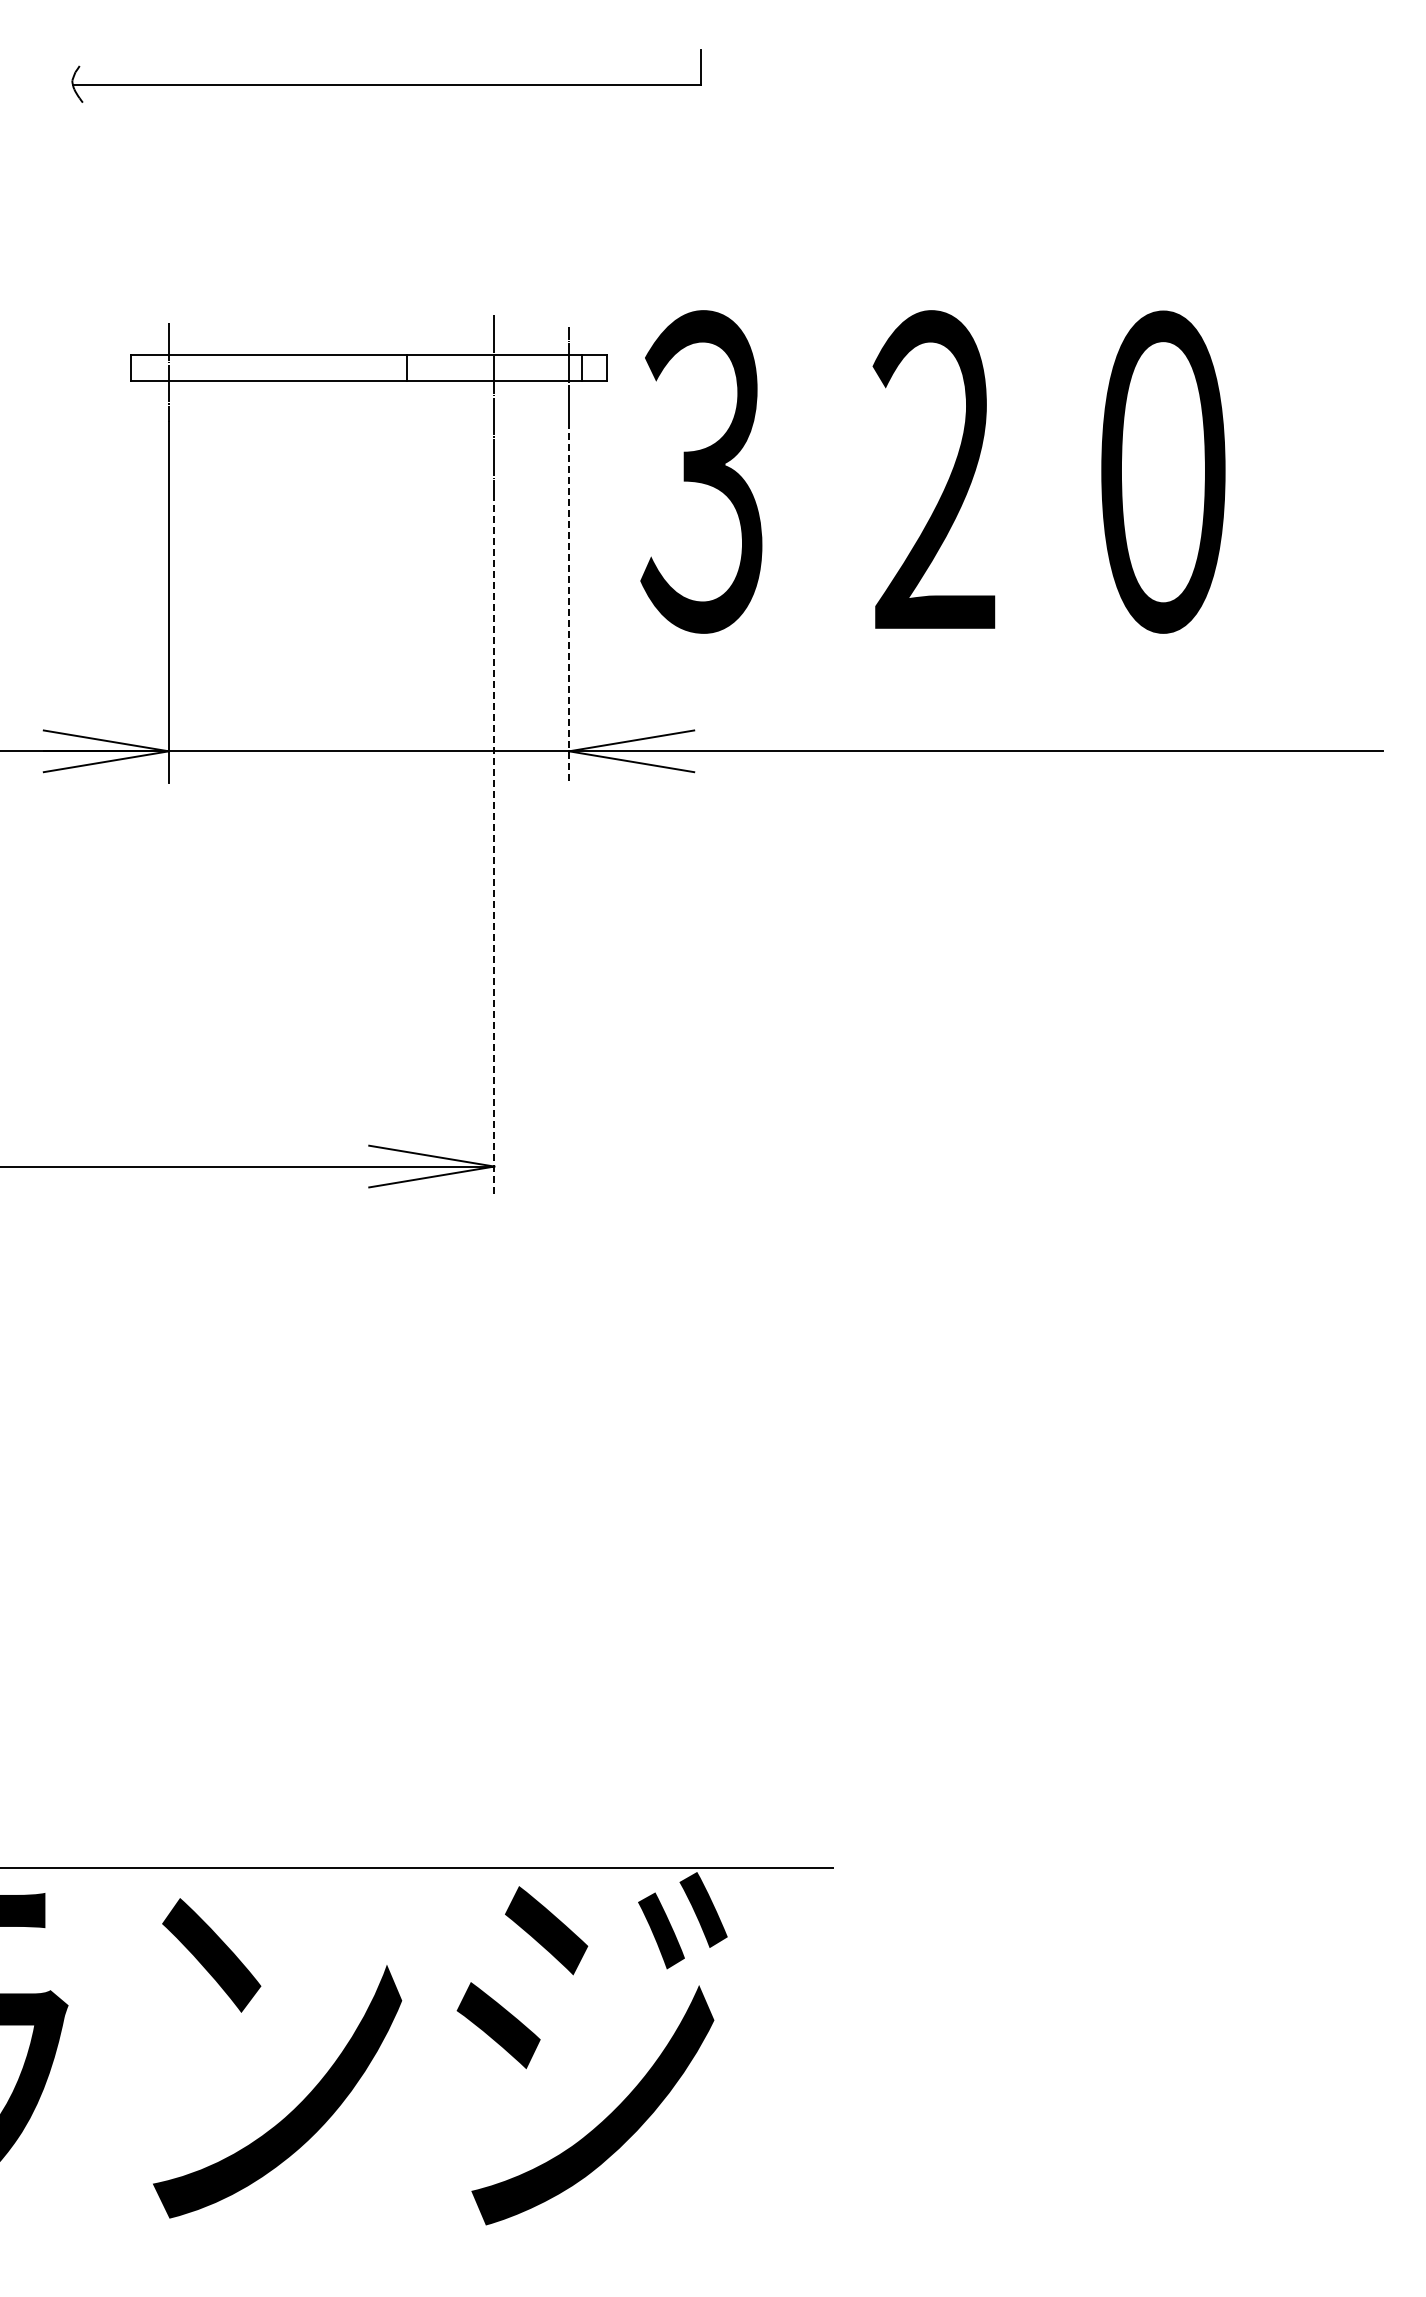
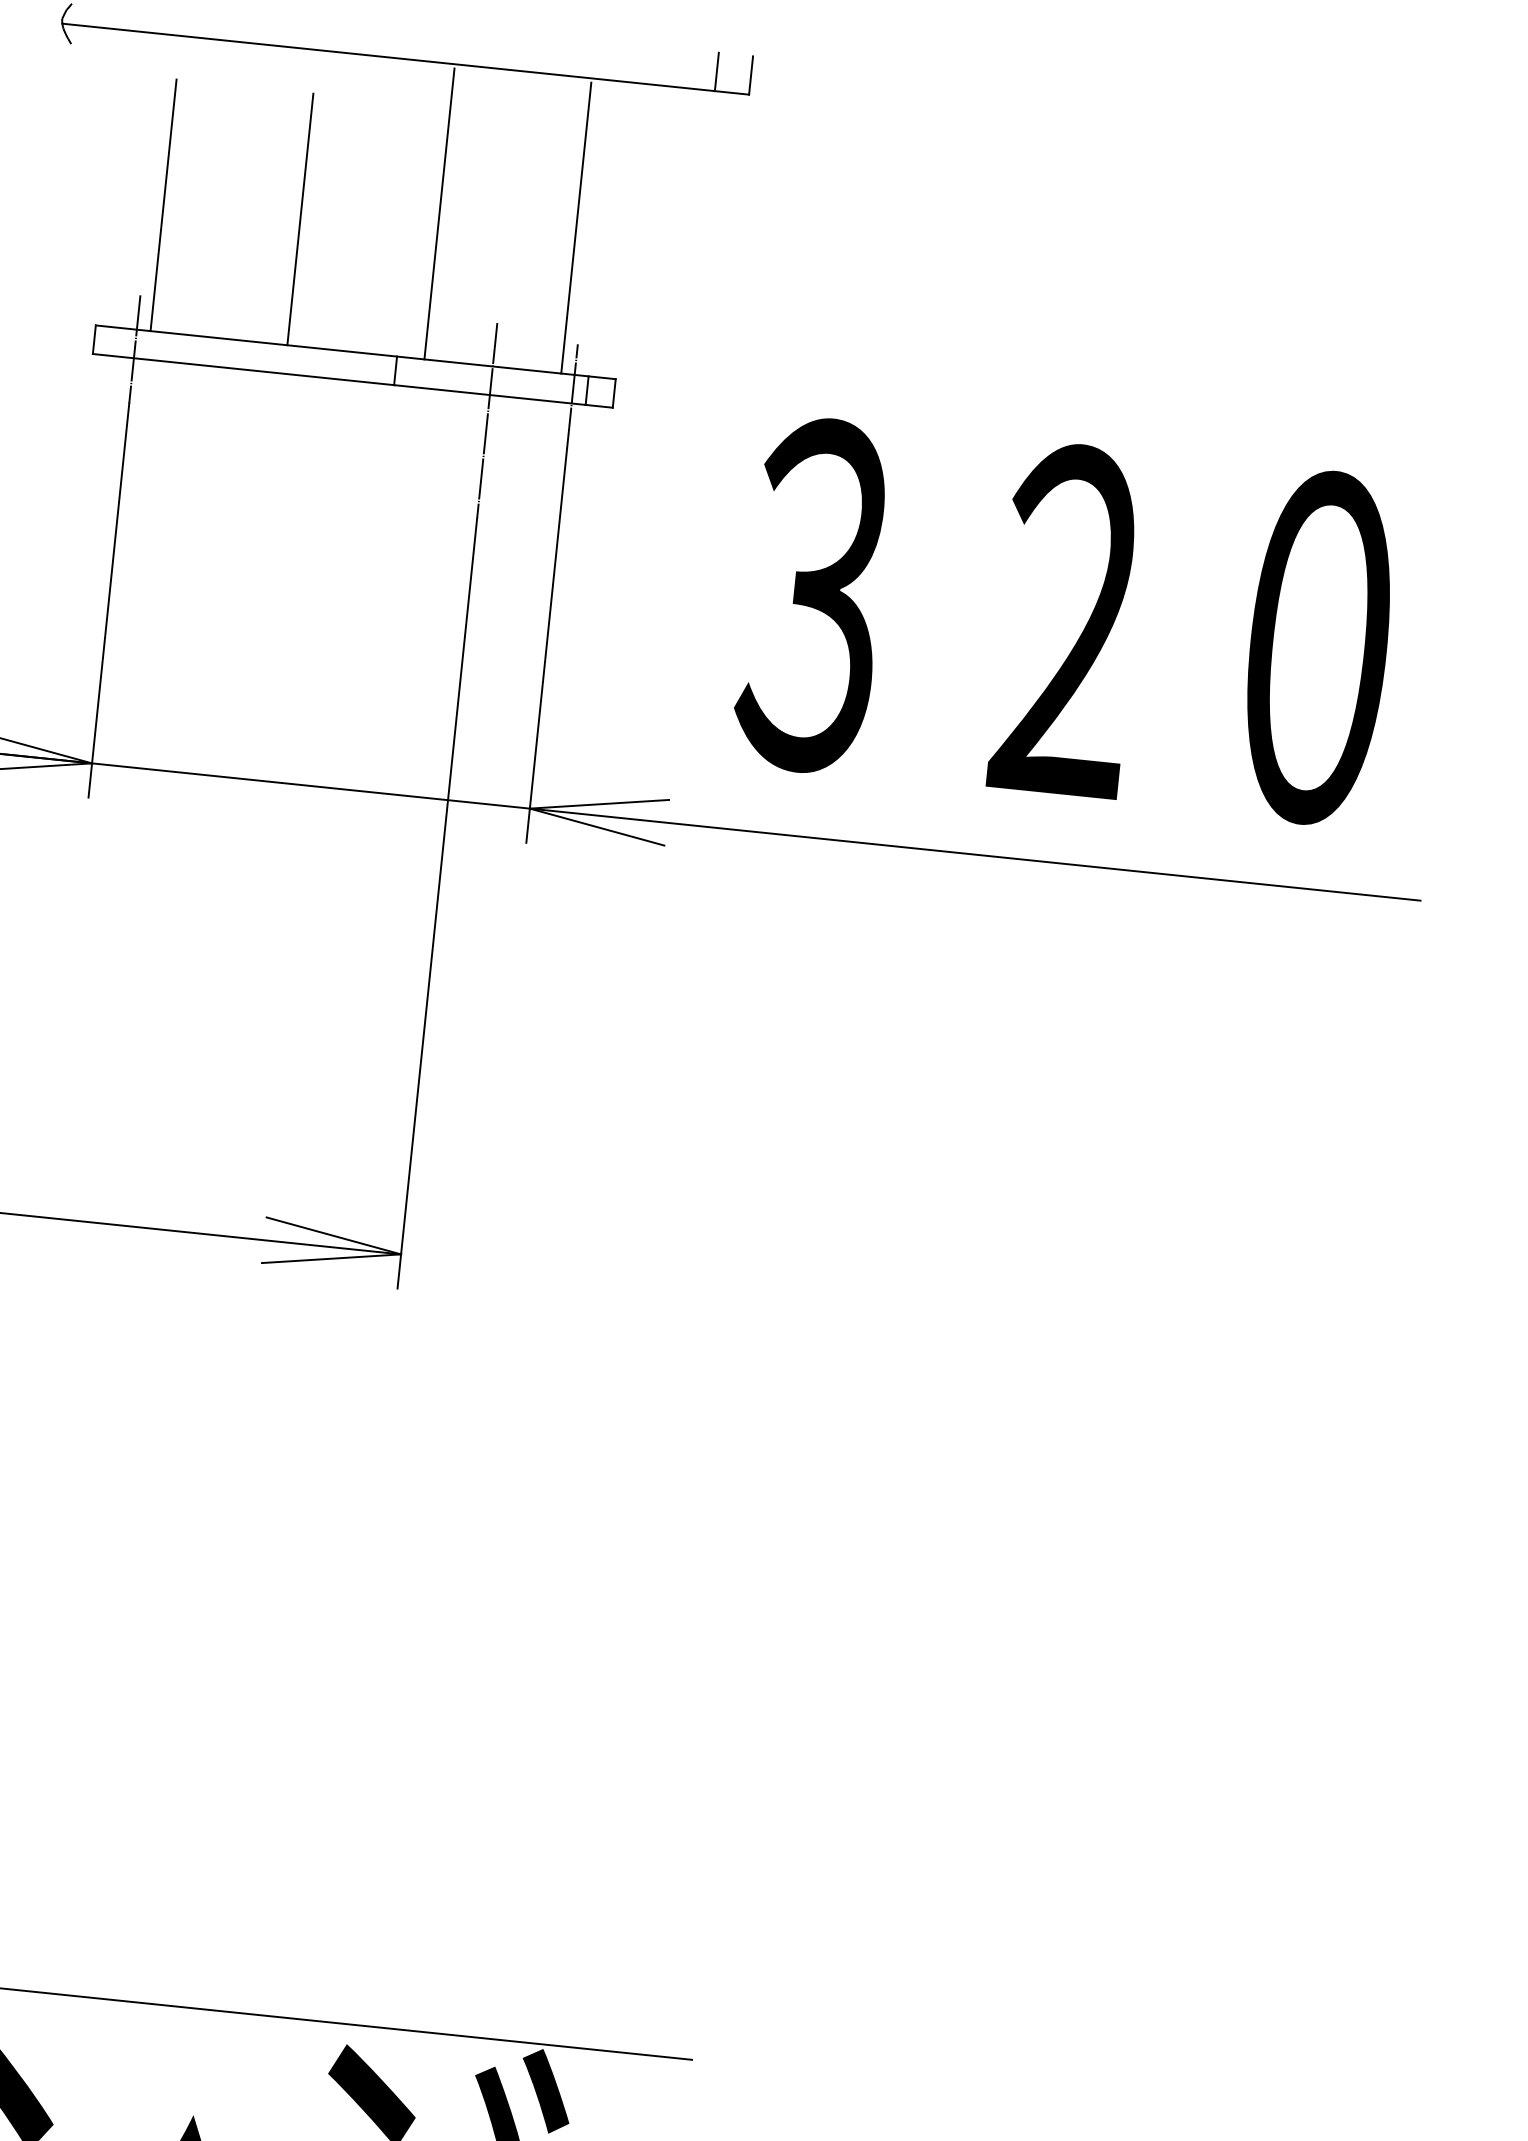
line: (669, 67) -> (716, 71), added
line: (431, 221) -> (439, 213), added
line: (556, 221) -> (575, 227), added
line: (181, 239) -> (163, 204), added
line: (306, 239) -> (300, 219), added
text: (932, 471) -> (1065, 620), moved
line: (569, 602) -> (547, 645), dashed -> solid
line: (494, 845) -> (437, 903), dashed -> solid

